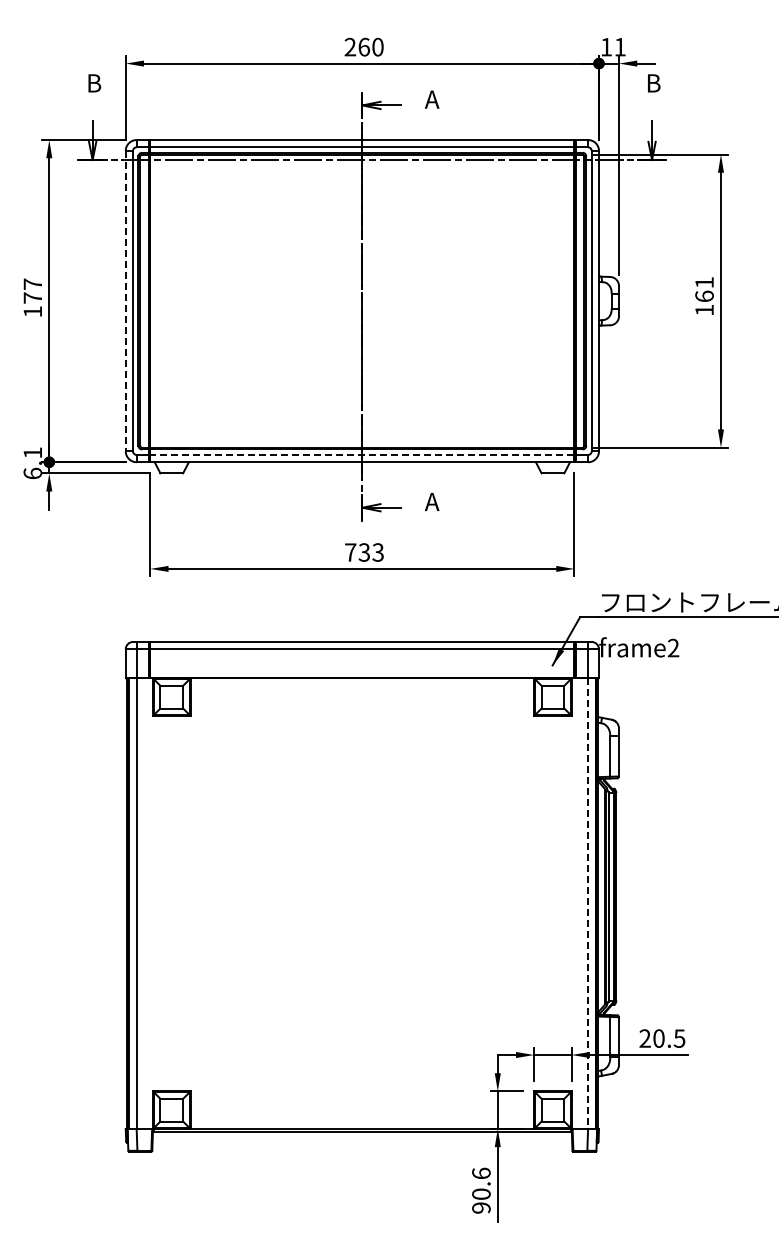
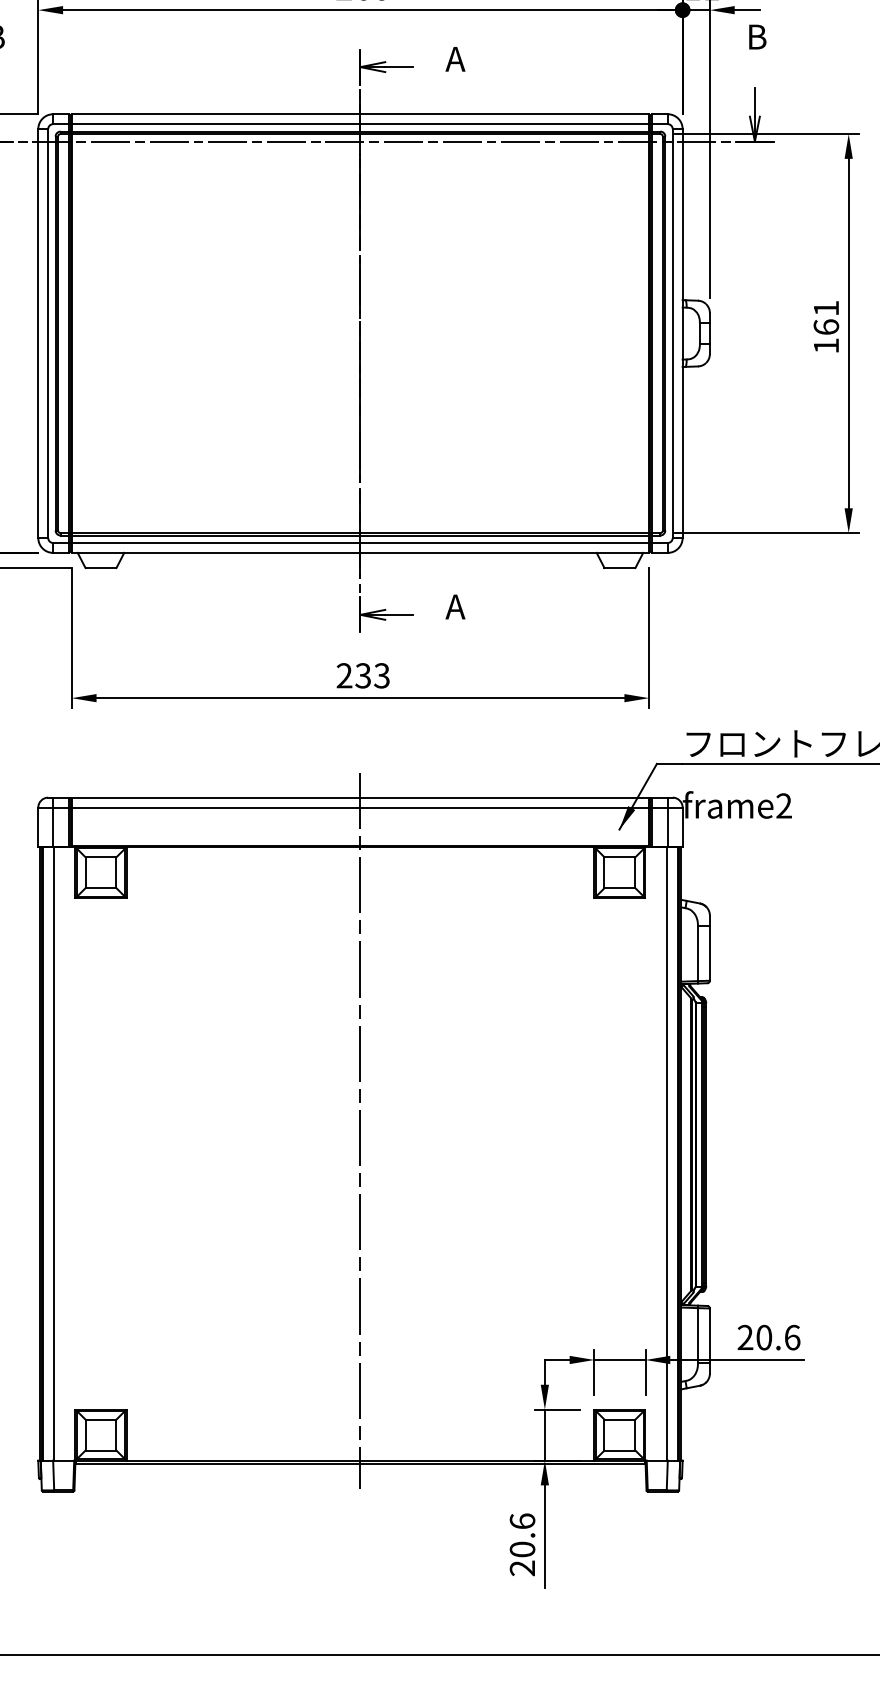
line: (125, 301) -> (37, 334), dashed -> solid
line: (361, 454) -> (359, 542), dashed -> solid
text: (350, 552) -> (344, 675), 733 -> 233
line: (362, 886) -> (360, 1130), added
line: (587, 904) -> (666, 1155), dashed -> solid
text: (679, 1038) -> (792, 1337), 20.5 -> 20.6
text: (481, 1207) -> (522, 1567), 90.6 -> 20.6

